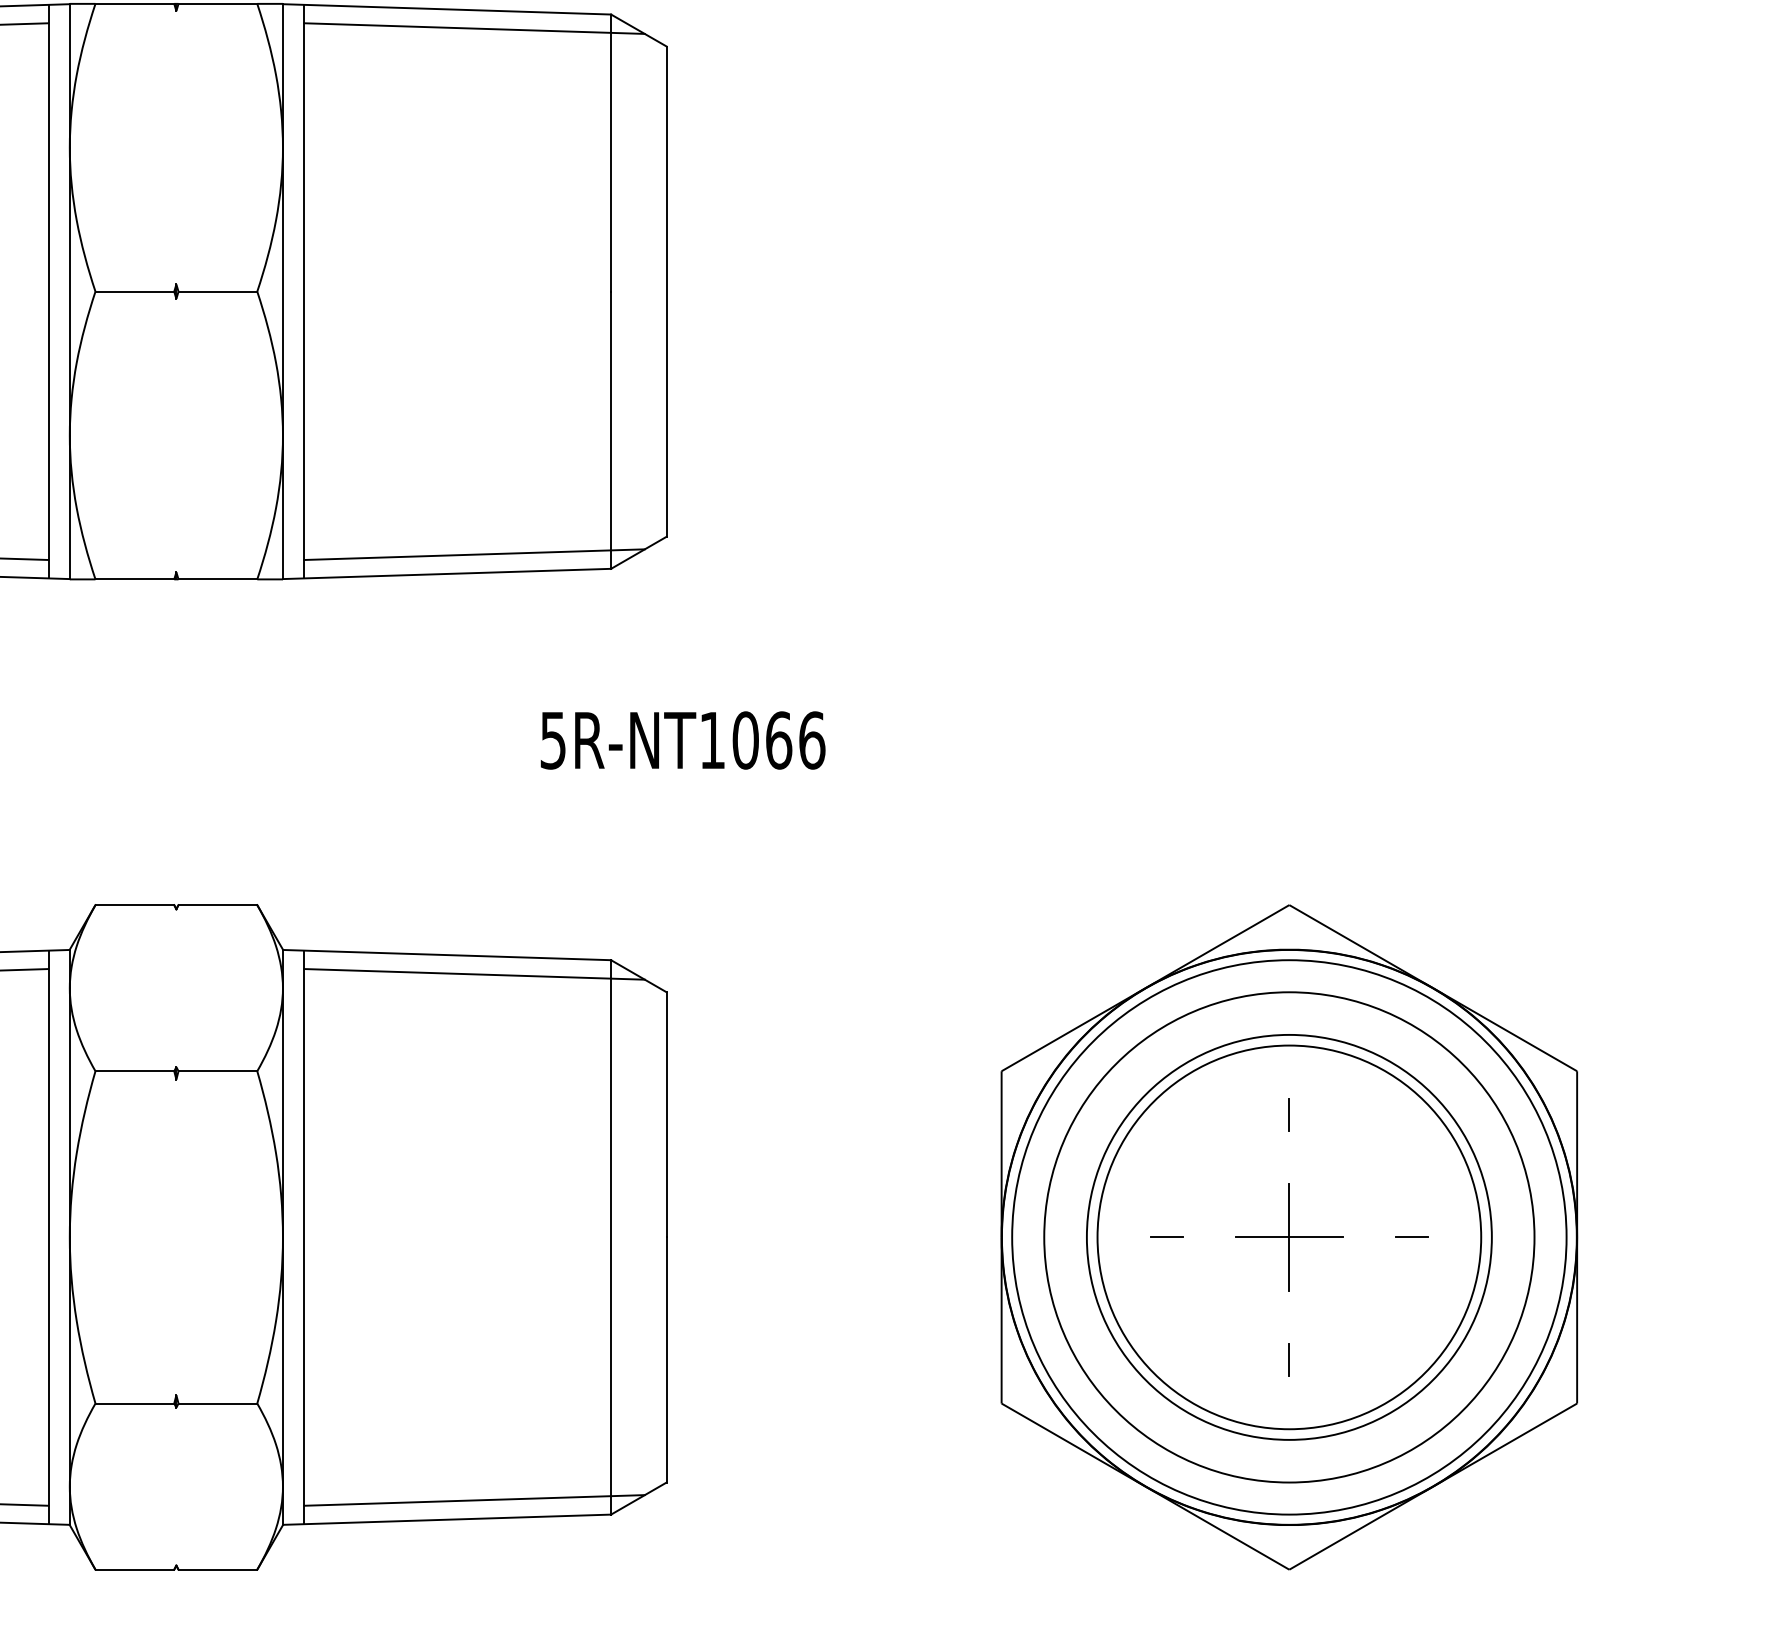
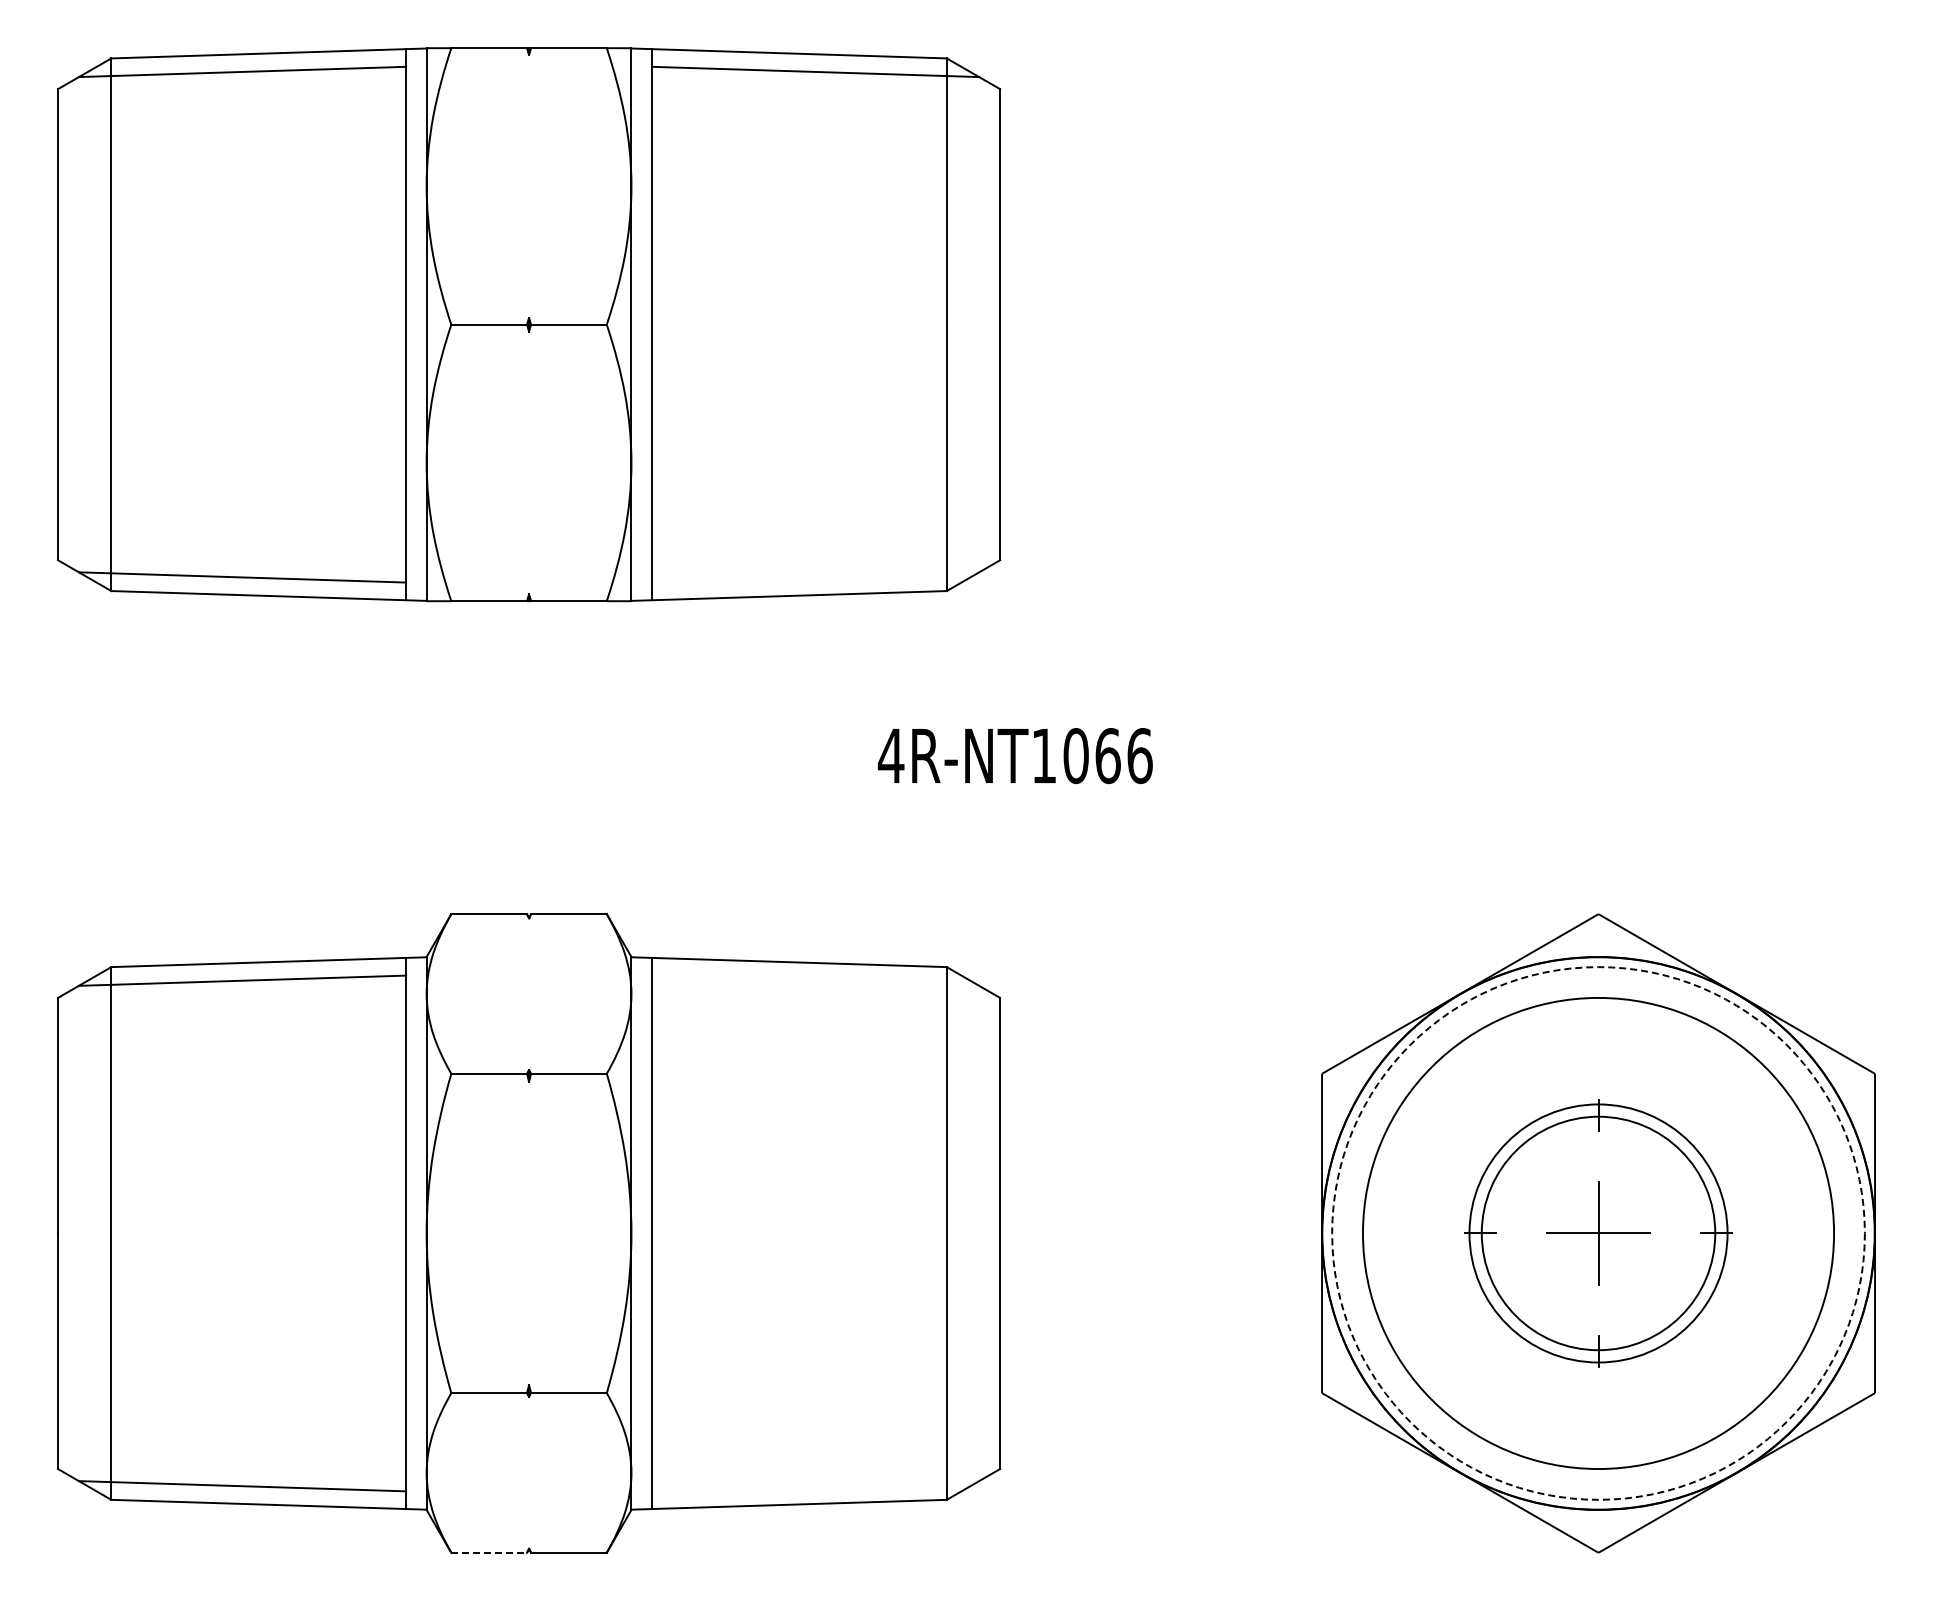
line: (474, 554) -> (815, 577), removed
text: (552, 741) -> (890, 756), 5R-NT1066 -> 4R-NT1066
line: (474, 974) -> (815, 980), removed
circle: (1289, 1237) -> (1598, 1233), size x0.6
circle: (1289, 1237) -> (1598, 1233), size x0.7
circle: (1289, 1237) -> (1598, 1233), solid -> dashed
line: (474, 1500) -> (815, 1486), removed
line: (135, 1569) -> (489, 1552), solid -> dashed

